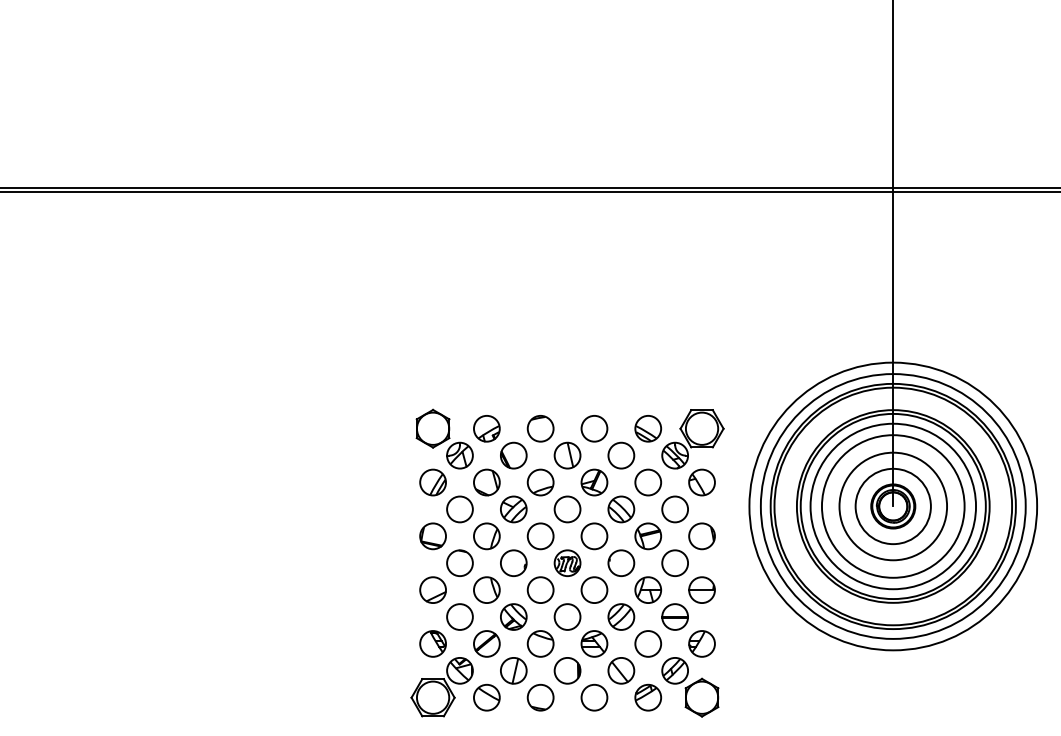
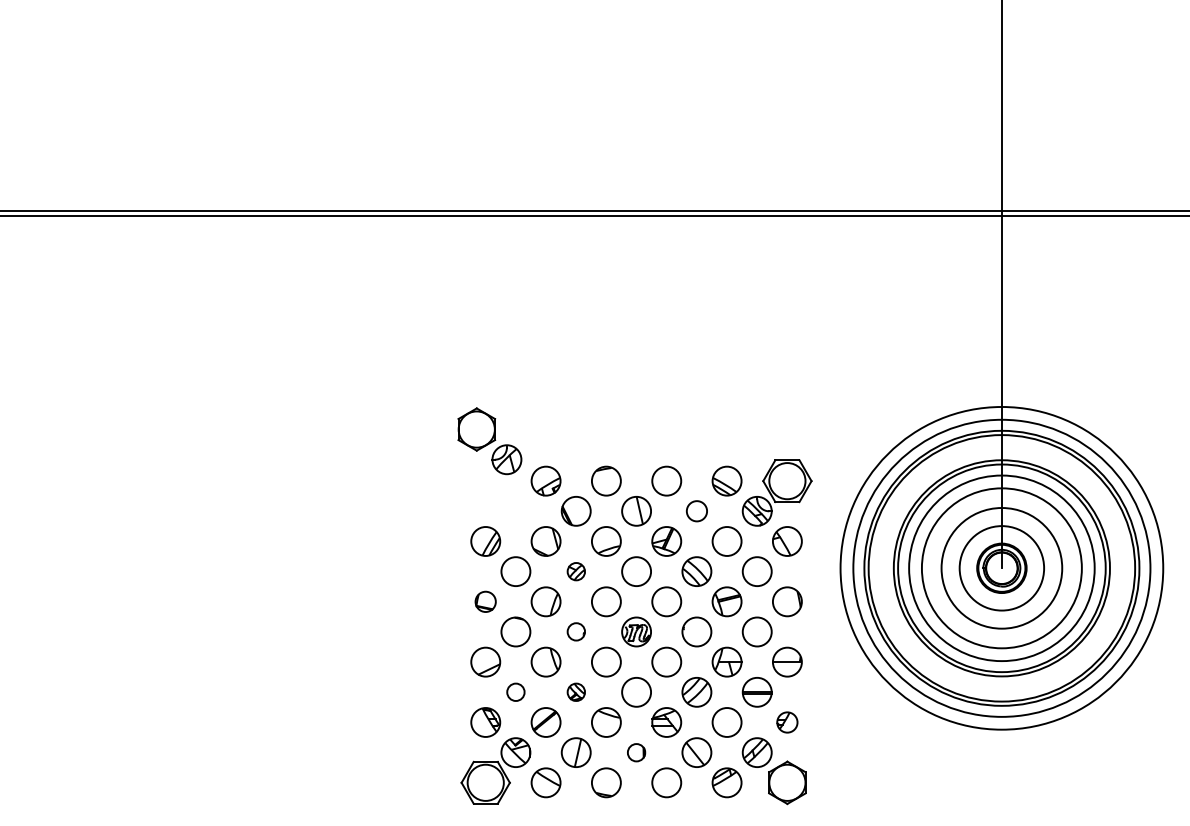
part: (444, 438) -> (489, 440), moved
circle: (621, 455) -> (697, 511), size x0.7
part: (513, 509) -> (575, 571), size x0.6
part: (432, 536) -> (485, 601), size x0.7
circle: (513, 562) -> (575, 631), size x0.6
circle: (459, 616) -> (515, 691), size x0.6
part: (513, 616) -> (575, 691), size x0.6
part: (701, 643) -> (786, 722), size x0.7
part: (567, 670) -> (636, 752), size x0.6

